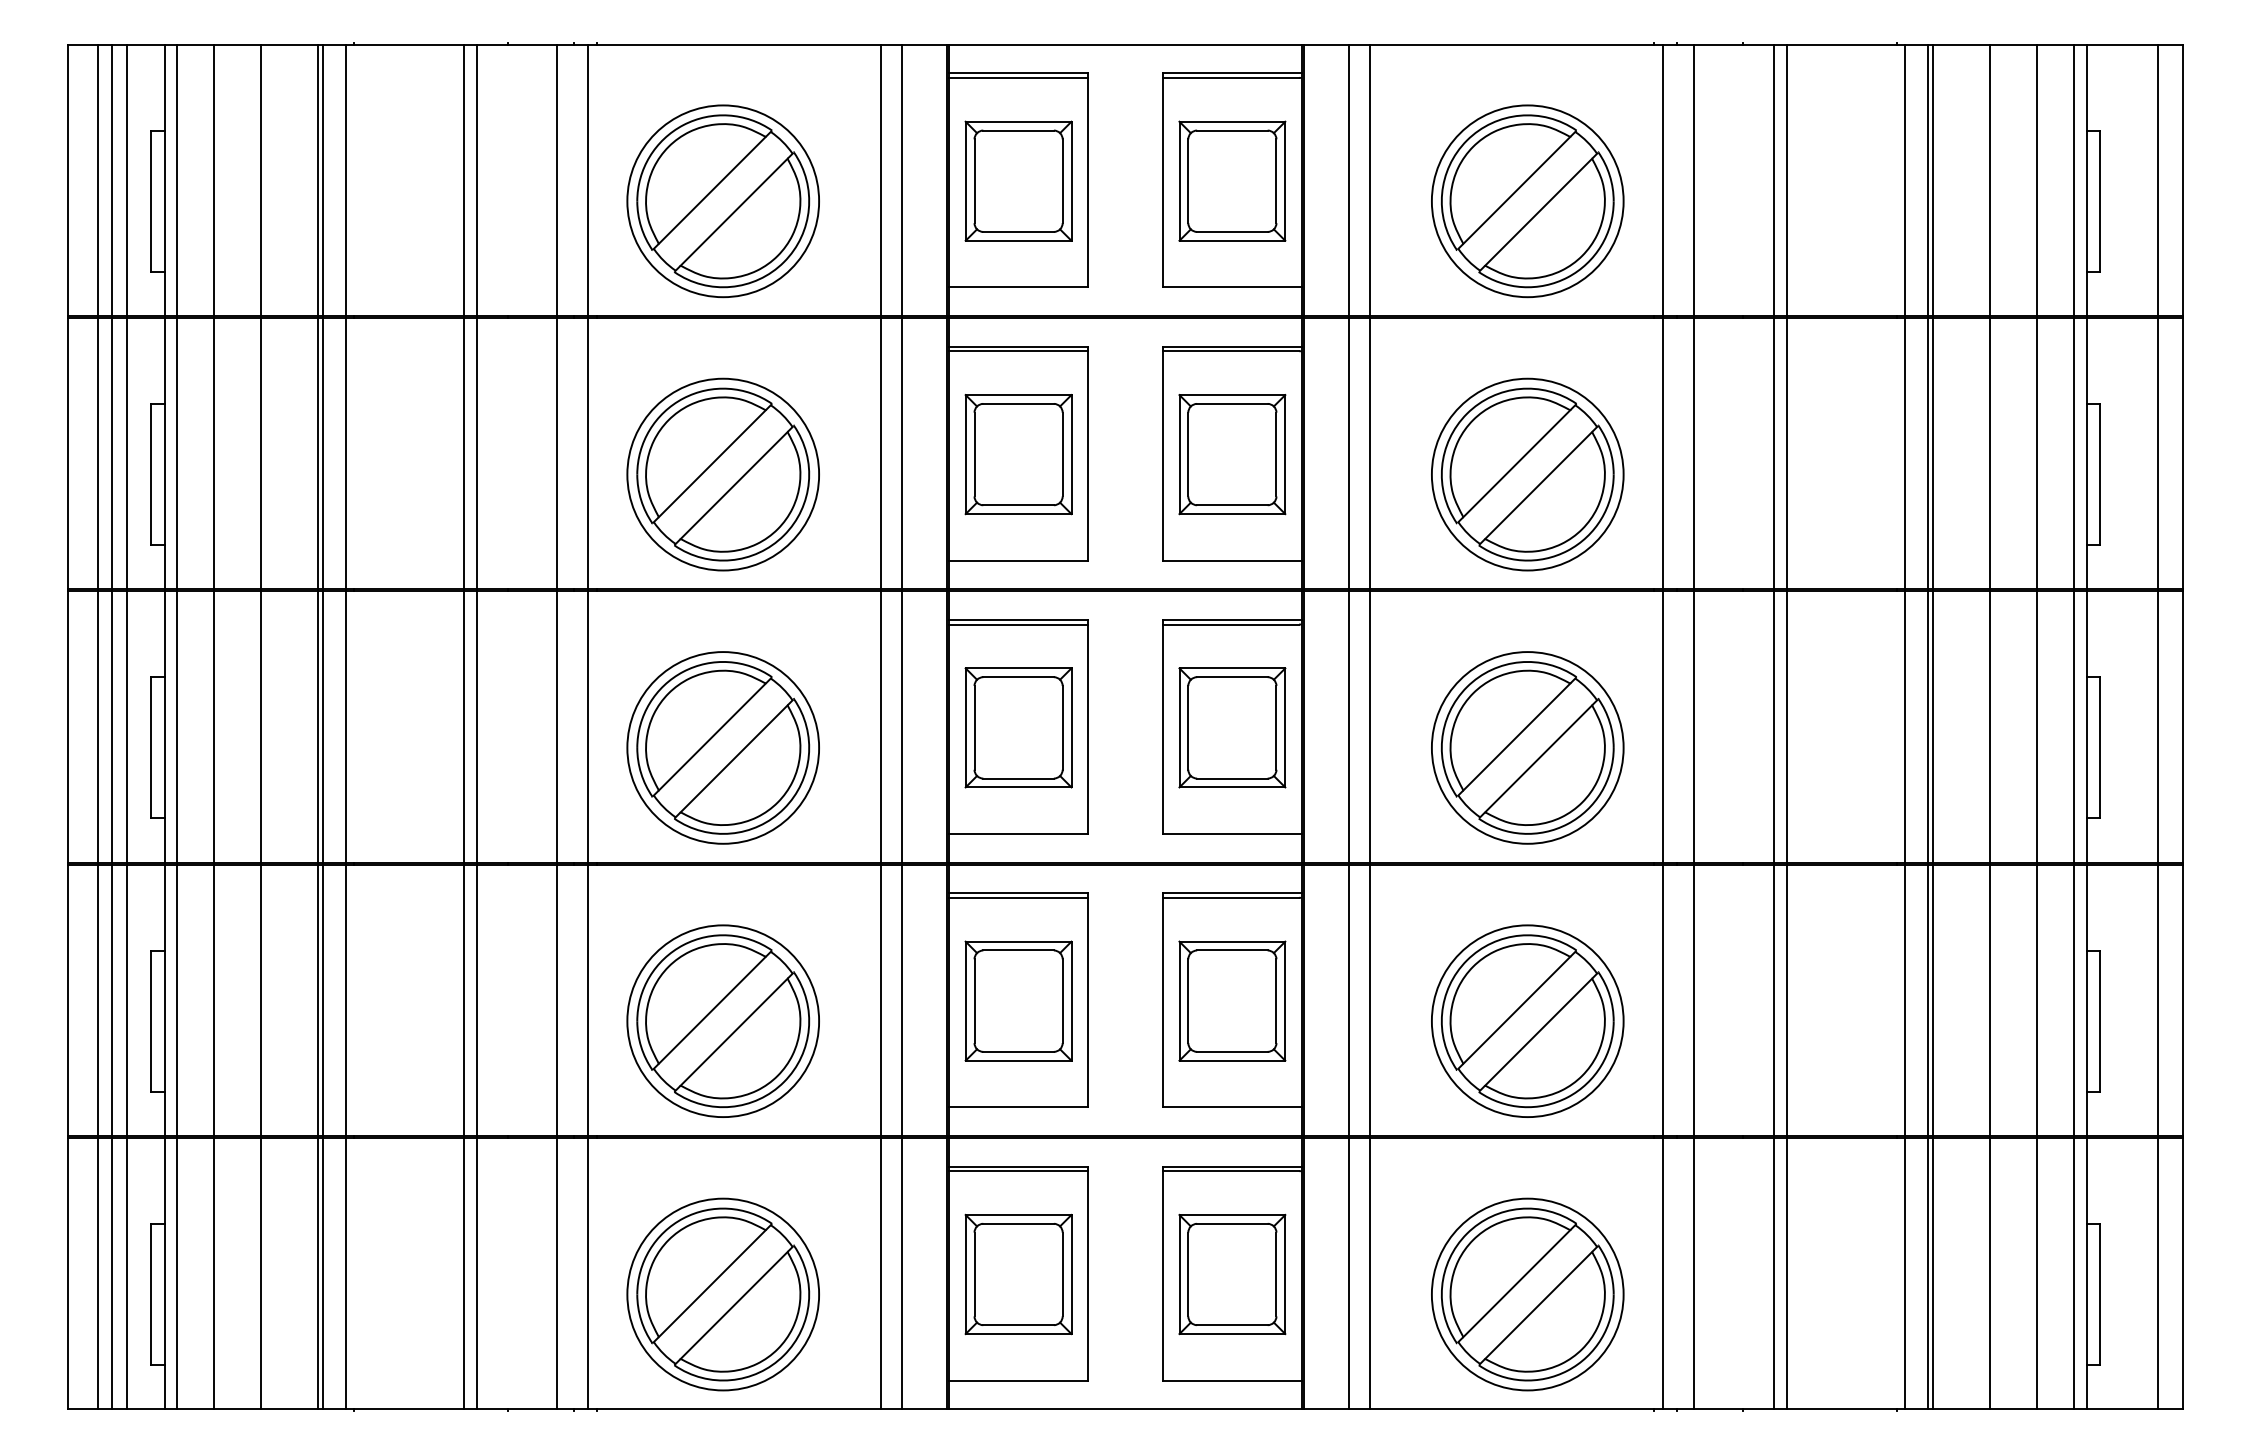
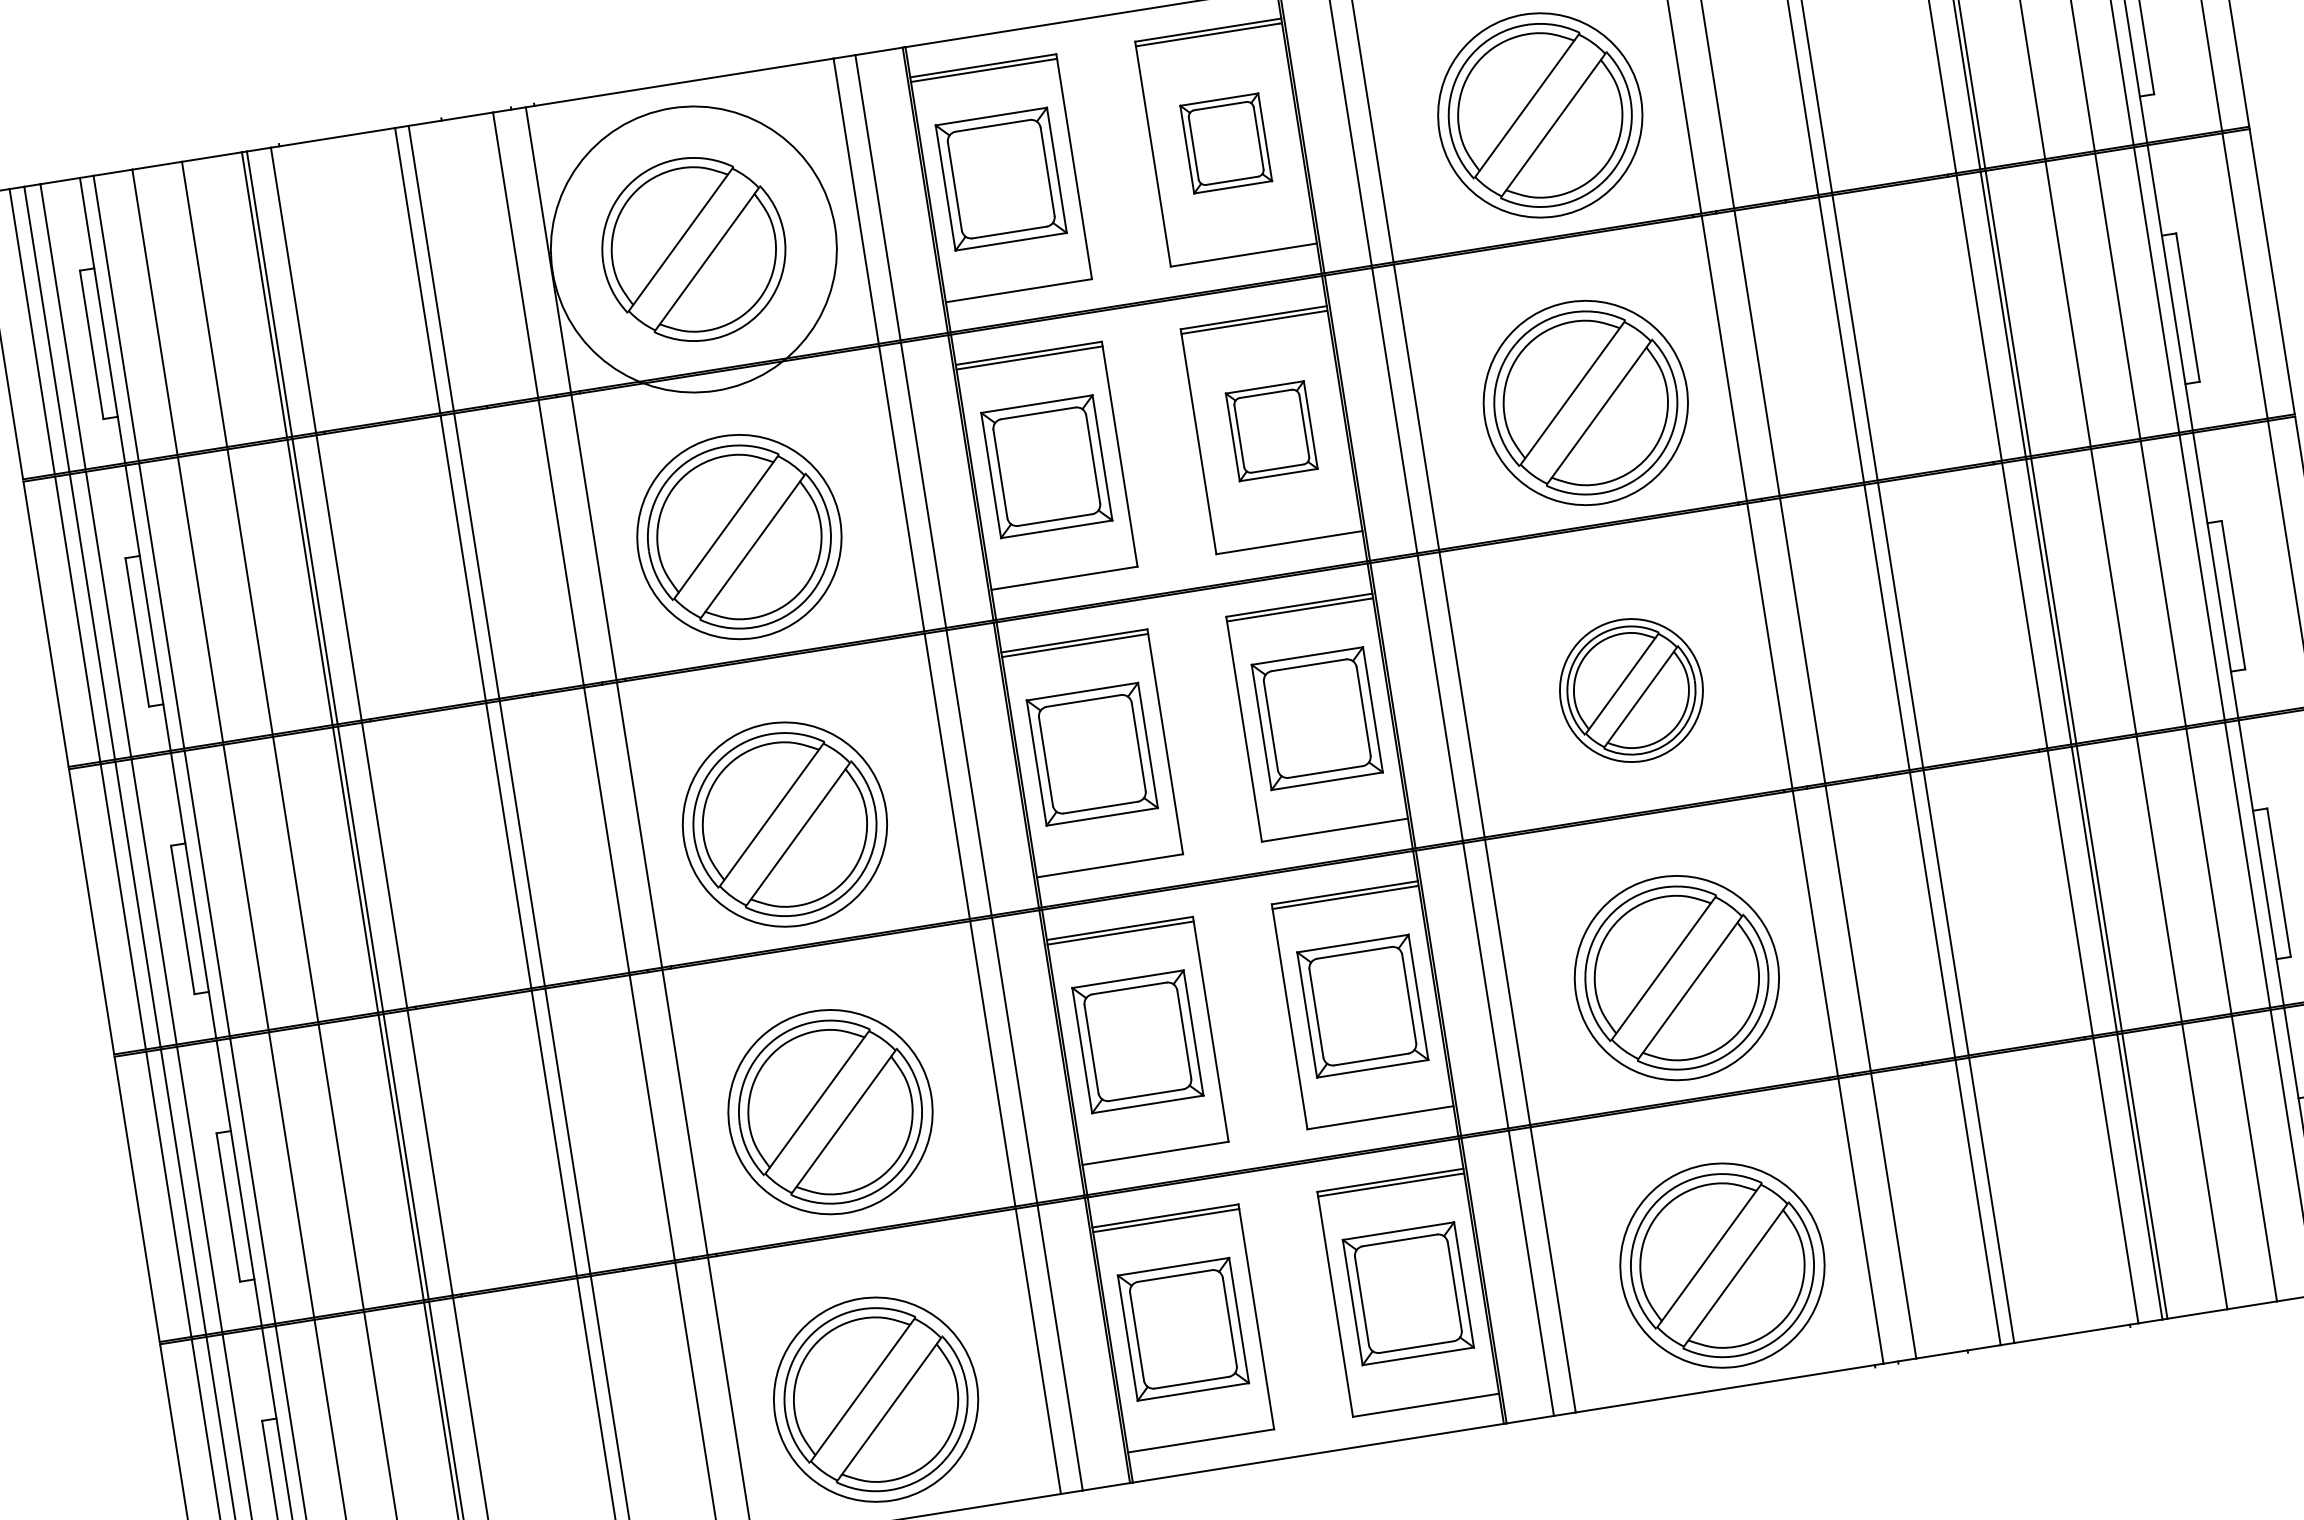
part: (1232, 180) -> (1226, 142), size x0.7
circle: (723, 201) -> (694, 249), size x1.4
part: (1232, 454) -> (1271, 431), size x0.7
part: (1527, 747) -> (1631, 690), size x0.7

